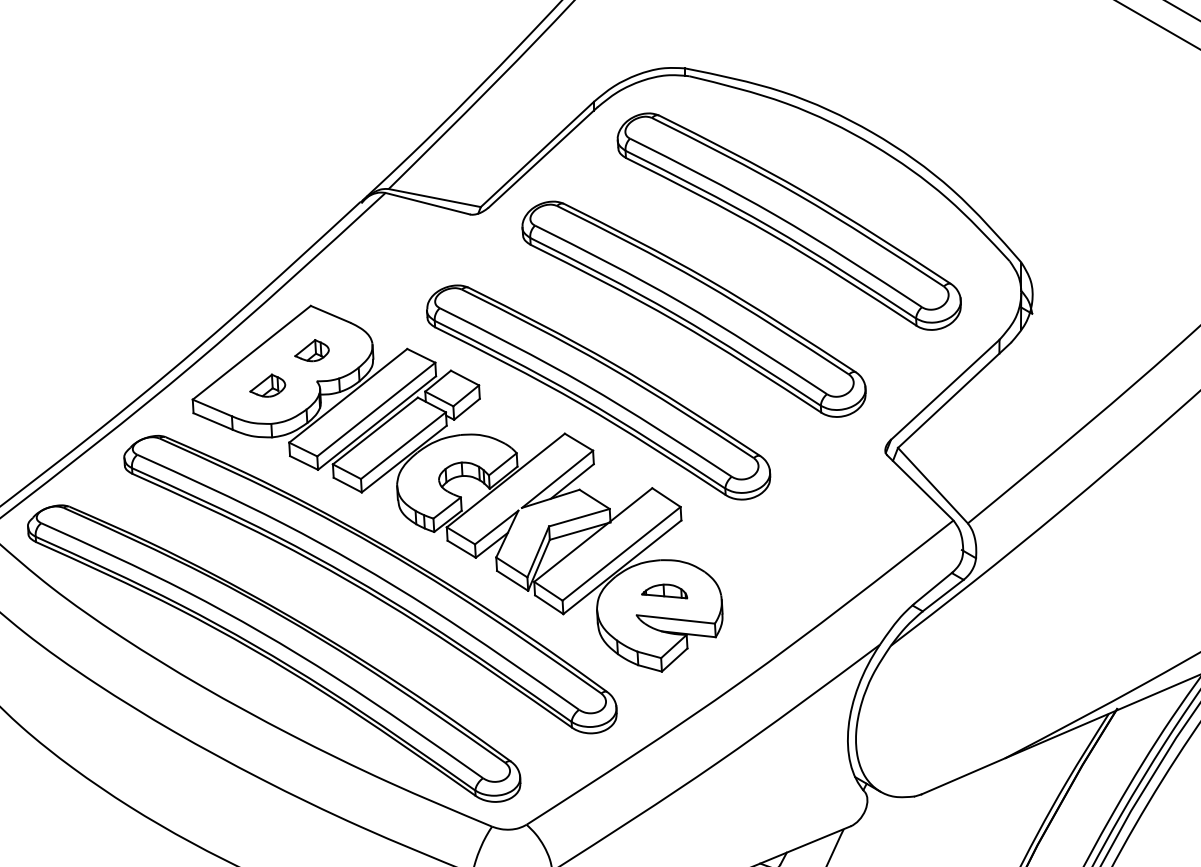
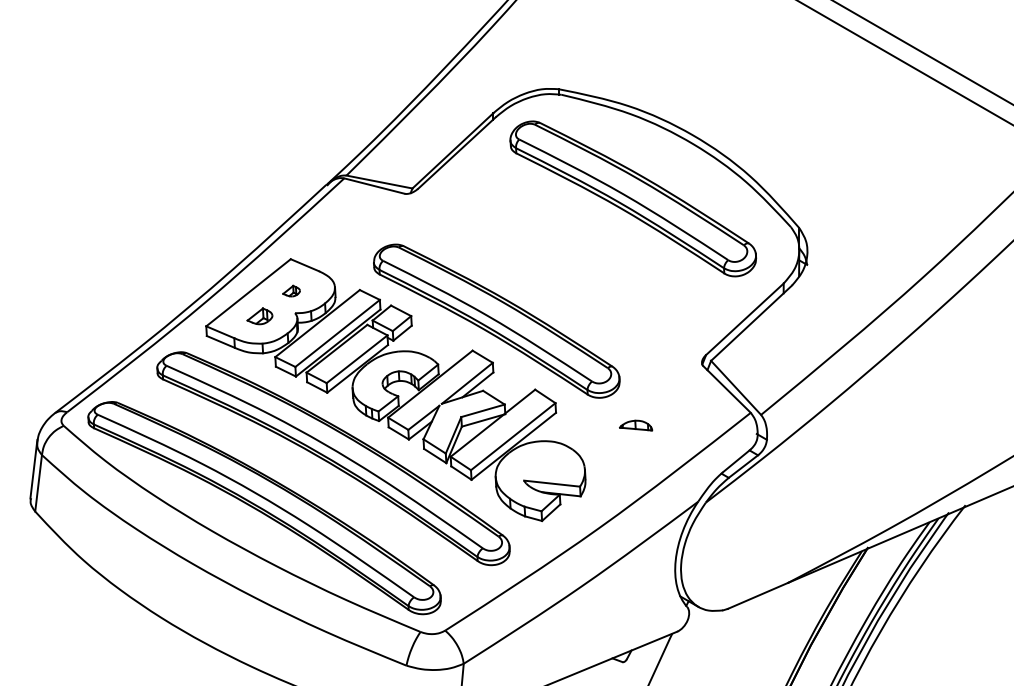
part: (693, 309) -> (564, 261), removed
part: (311, 349) -> (291, 290), size x0.7
part: (665, 591) -> (636, 425), moved

